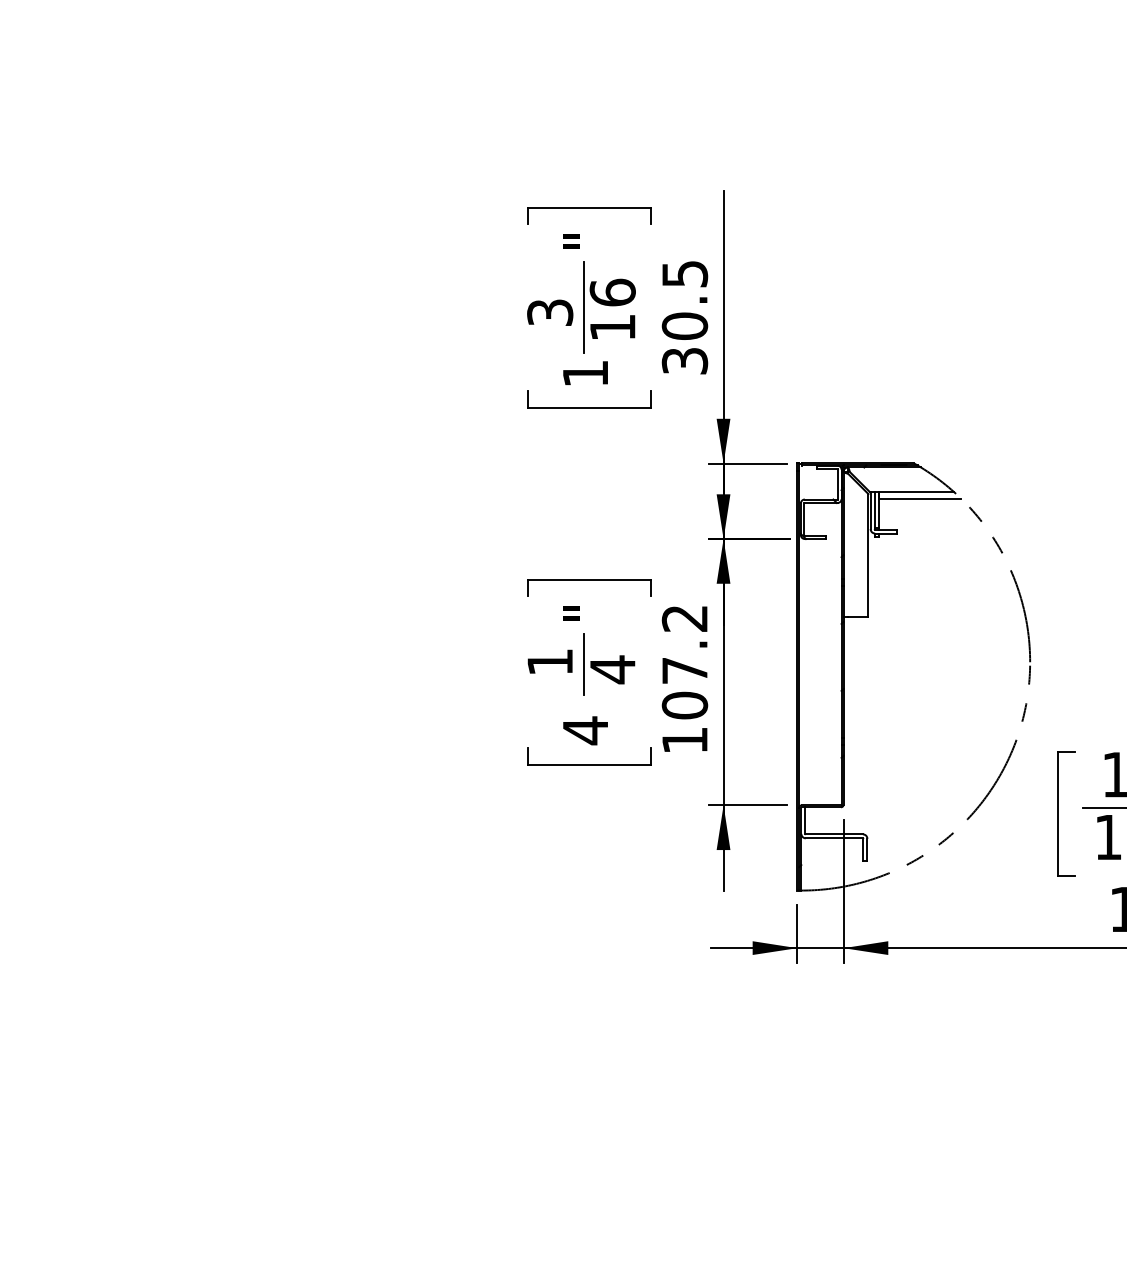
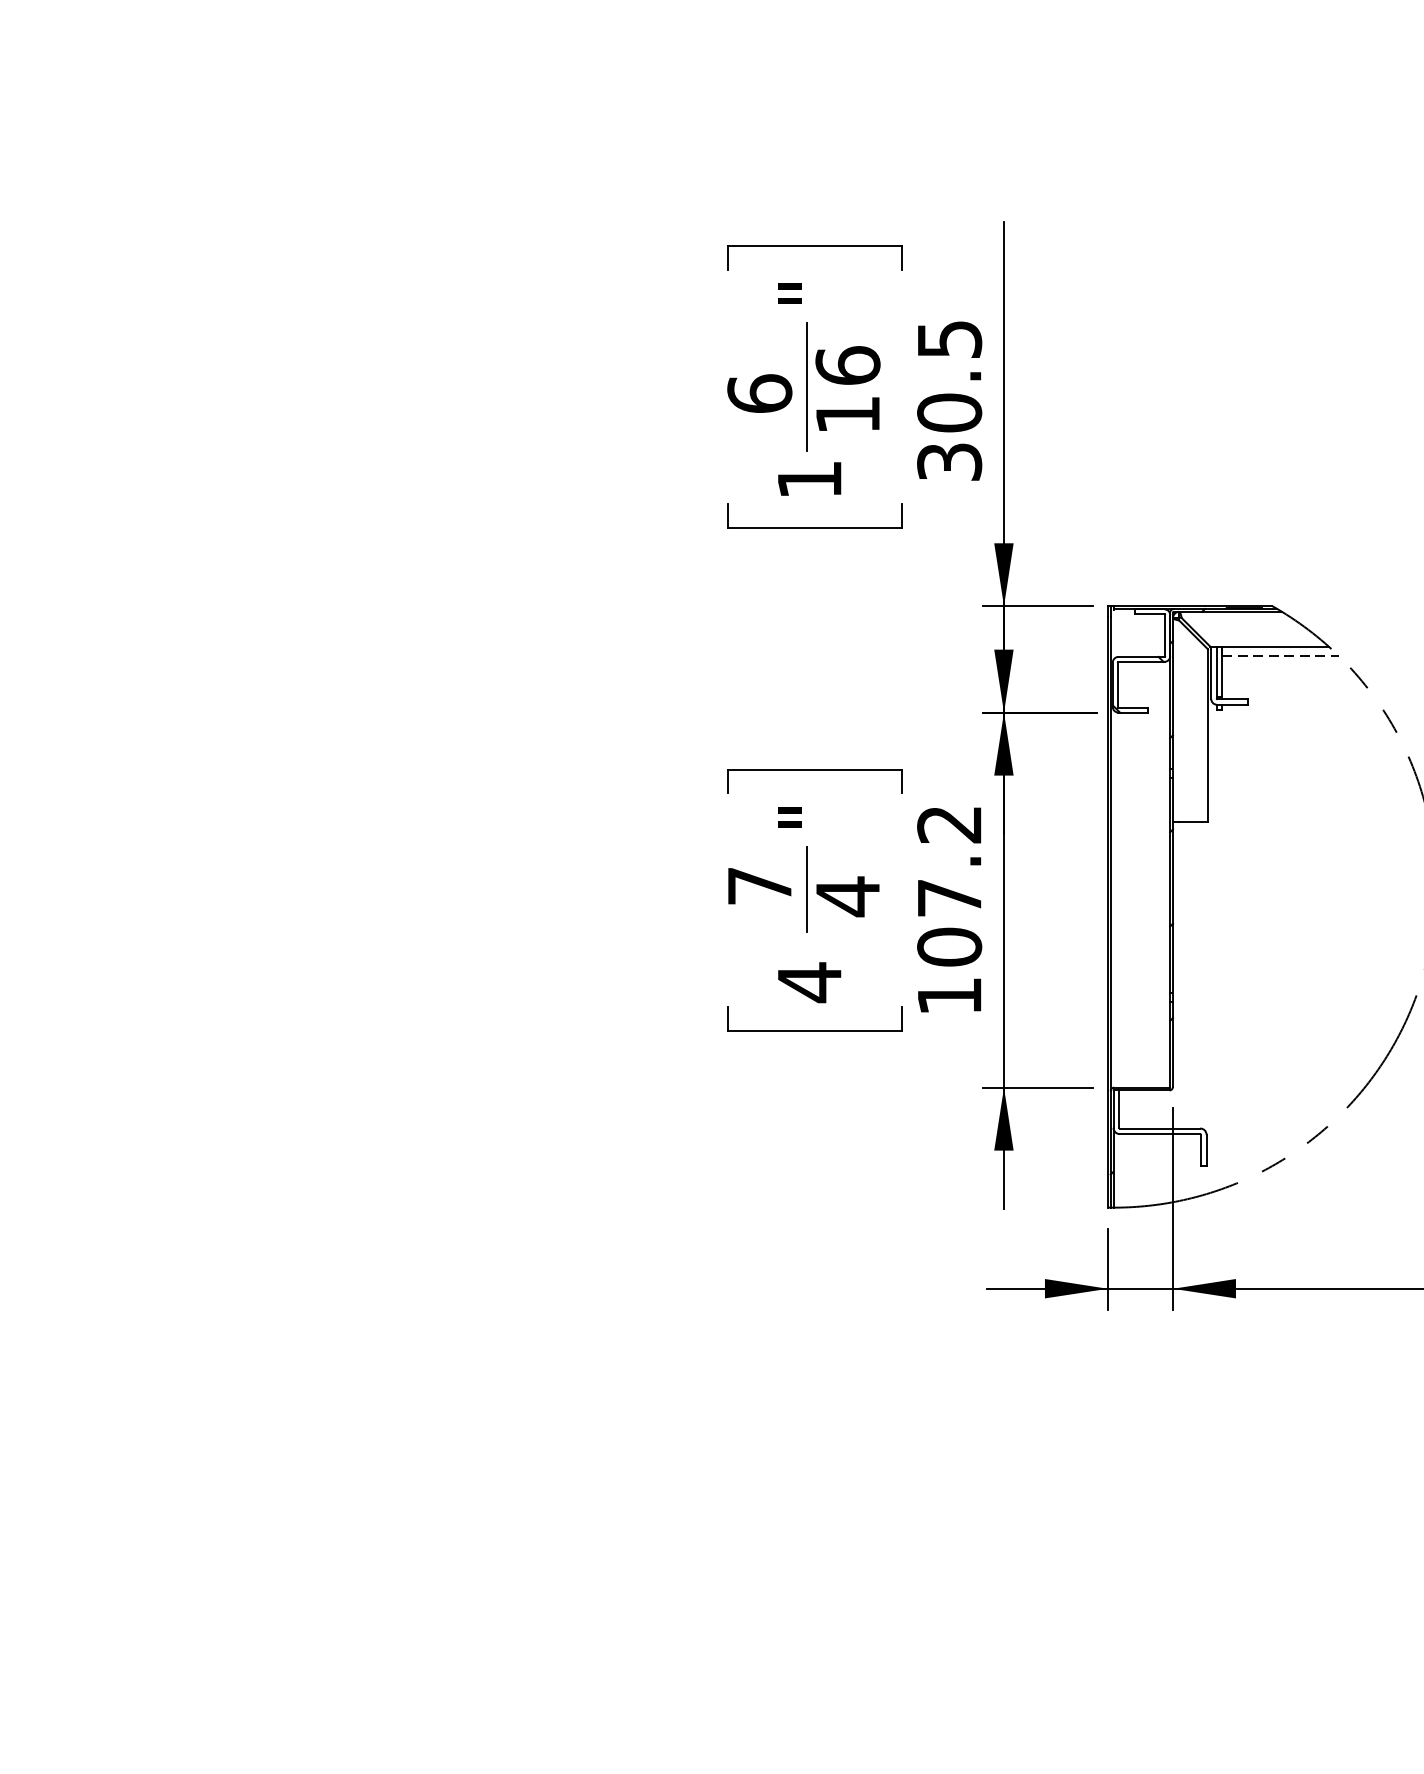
text: (550, 312) -> (760, 393), 3 -> 6
line: (920, 499) -> (1281, 656), solid -> dashed
text: (549, 662) -> (758, 886), 1 -> 7

